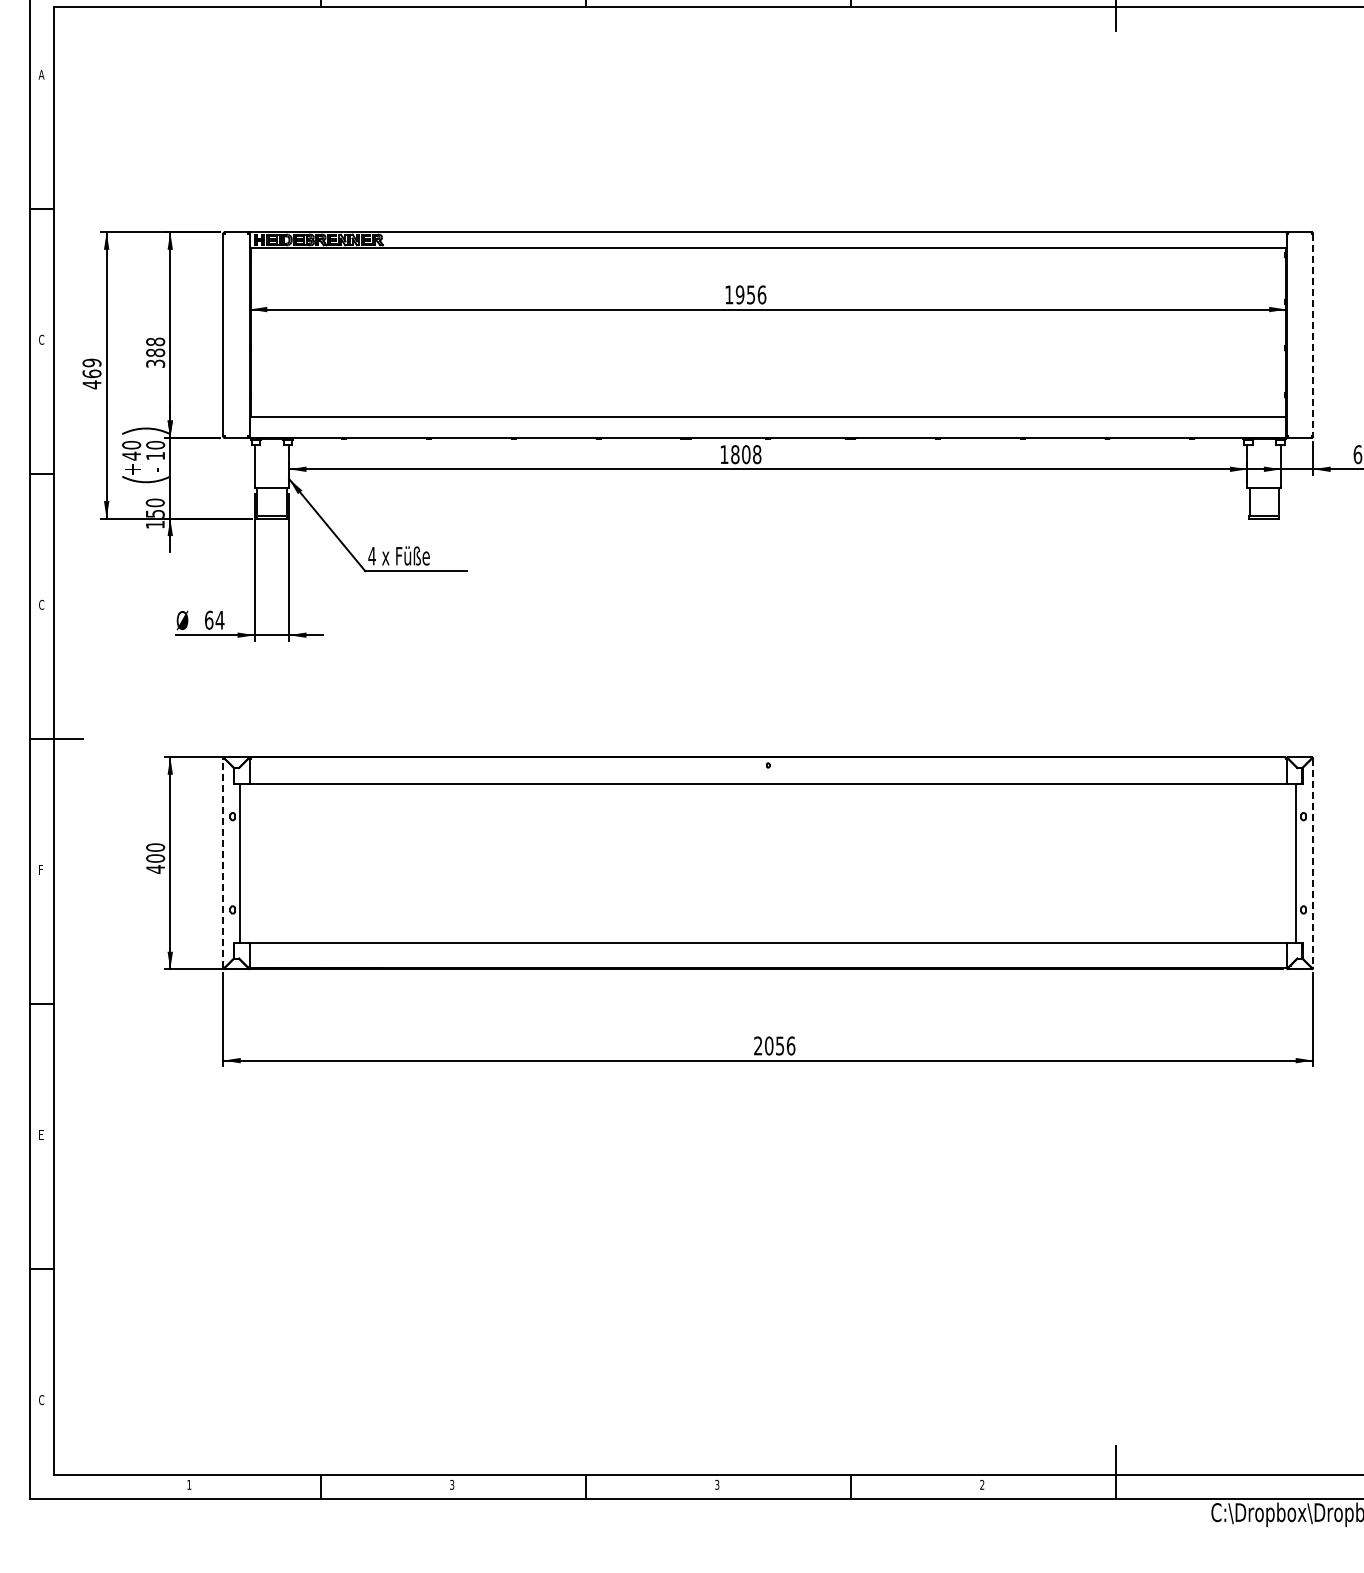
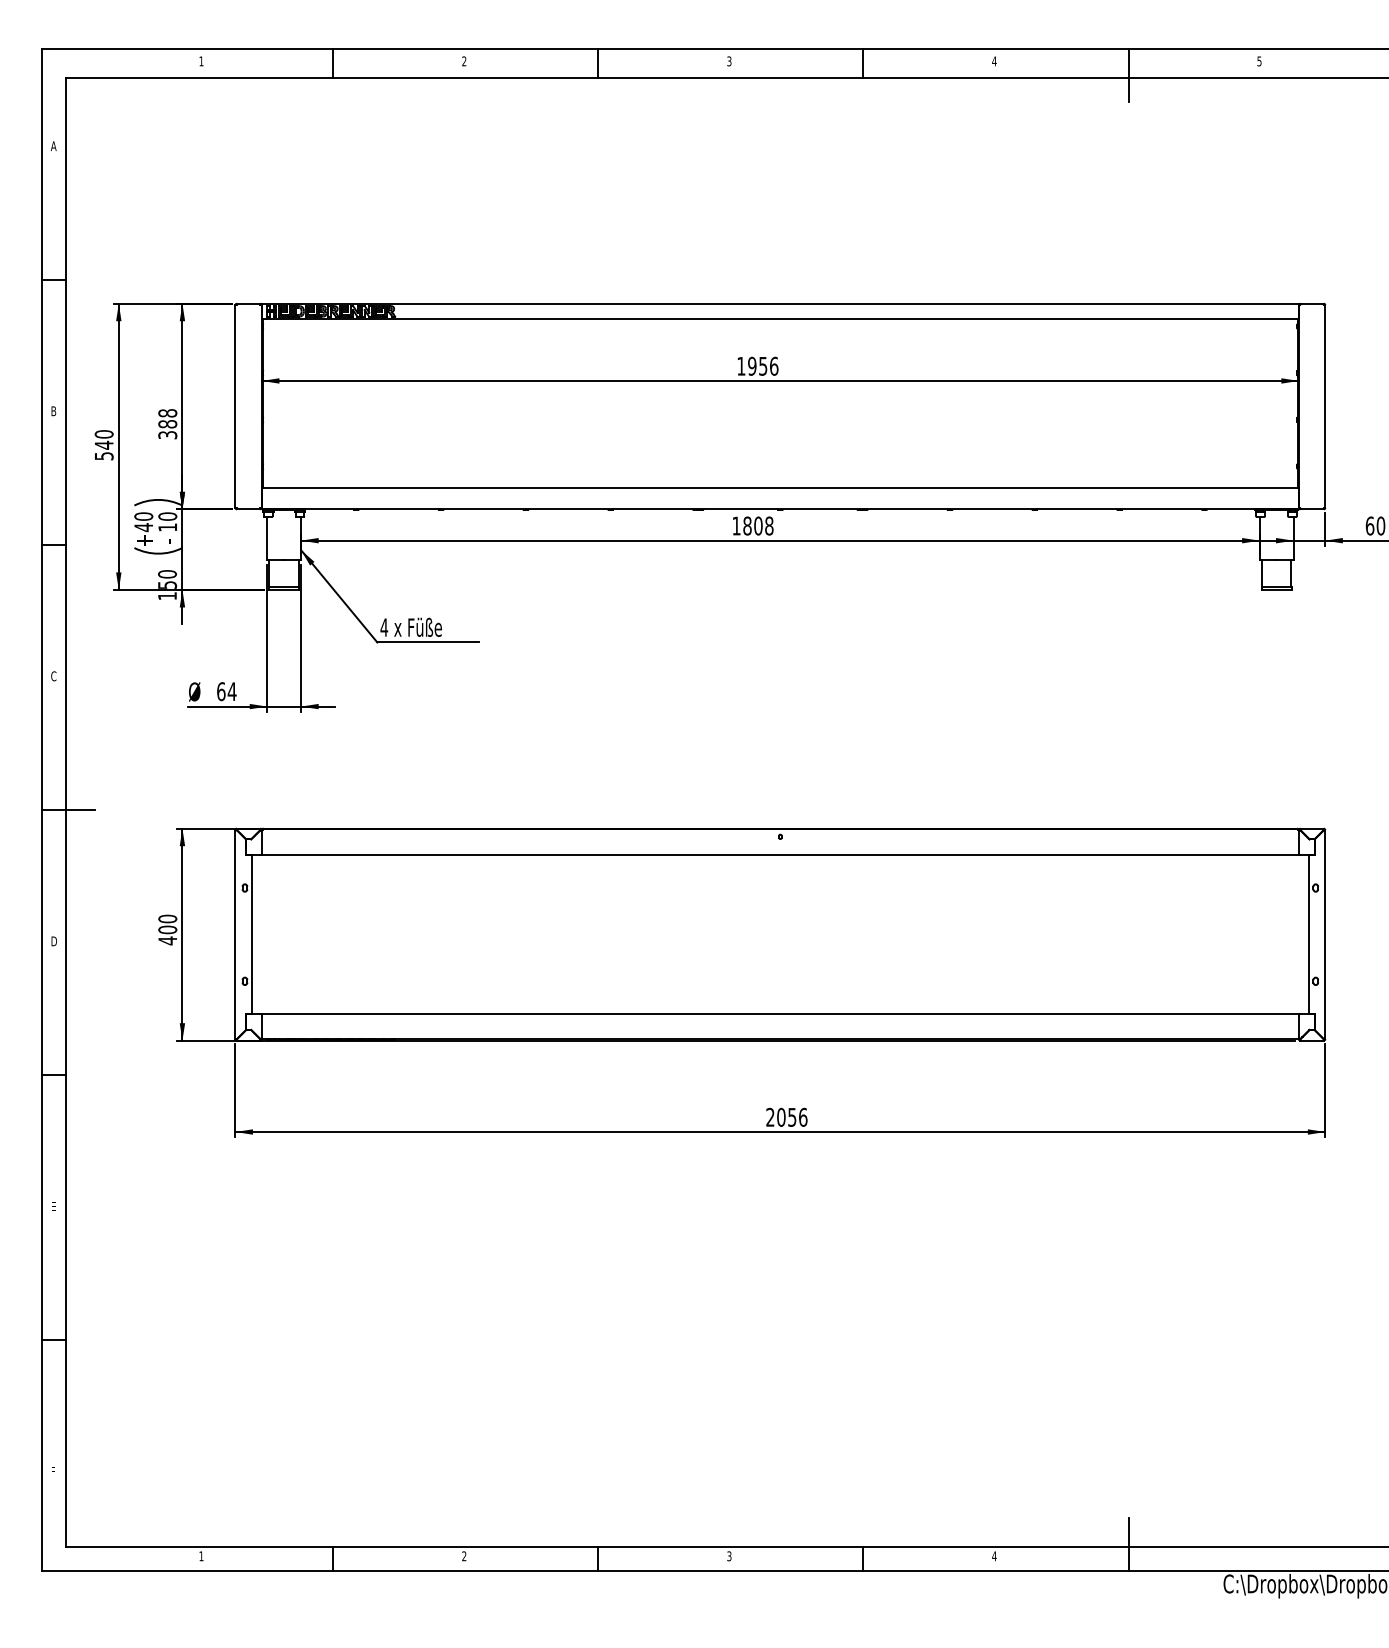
line: (1313, 336) -> (1325, 407), dashed -> solid
text: (41, 340) -> (53, 411), C -> B
text: (91, 374) -> (103, 445), 469 -> 540
line: (223, 863) -> (235, 934), dashed -> solid
line: (1313, 864) -> (1325, 935), dashed -> solid
text: (41, 870) -> (53, 941), F -> D
text: (41, 1400) -> (53, 1471), C -> F
text: (452, 1485) -> (464, 1556), 3 -> 2
text: (982, 1485) -> (994, 1556), 2 -> 4

